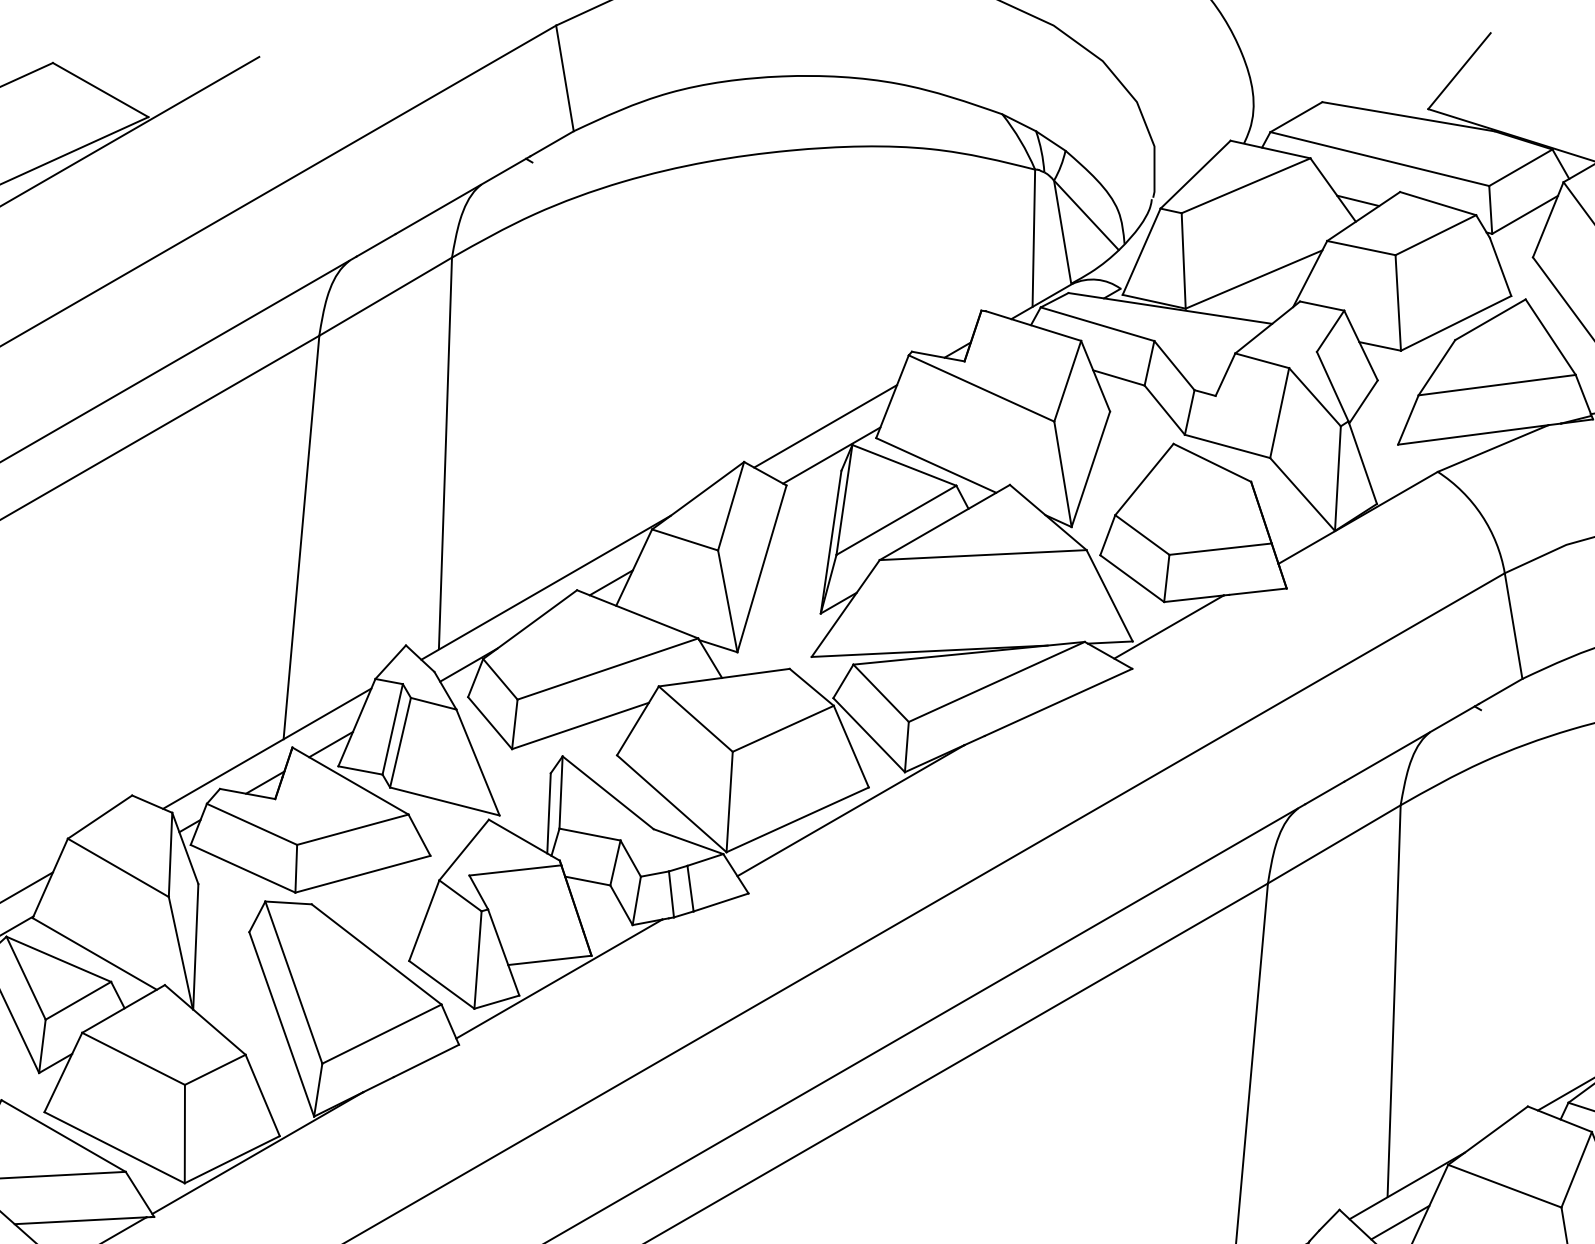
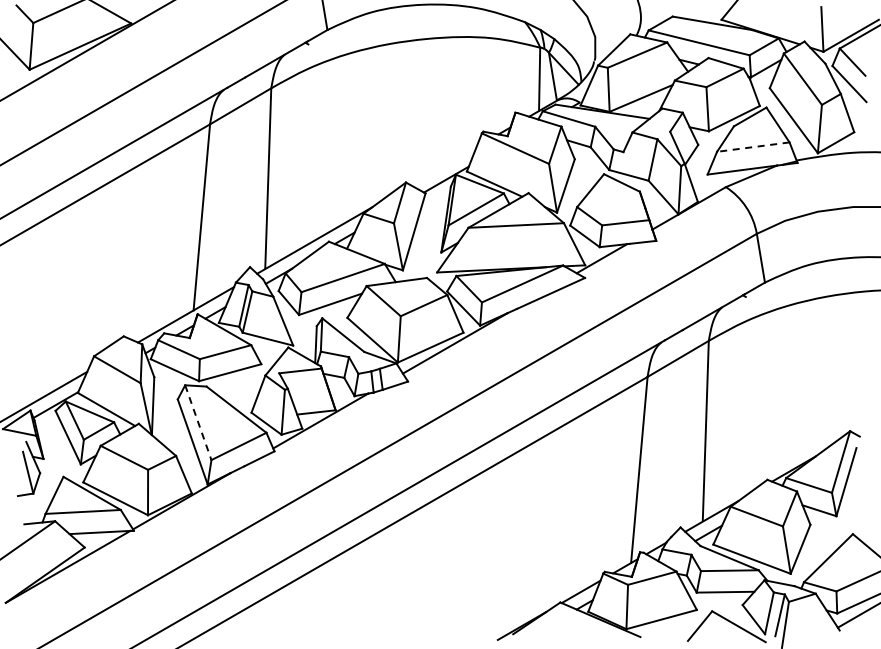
line: (1497, 385) -> (753, 147), solid -> dashed
line: (825, 427) -> (443, 166), removed
line: (294, 982) -> (198, 422), solid -> dashed

